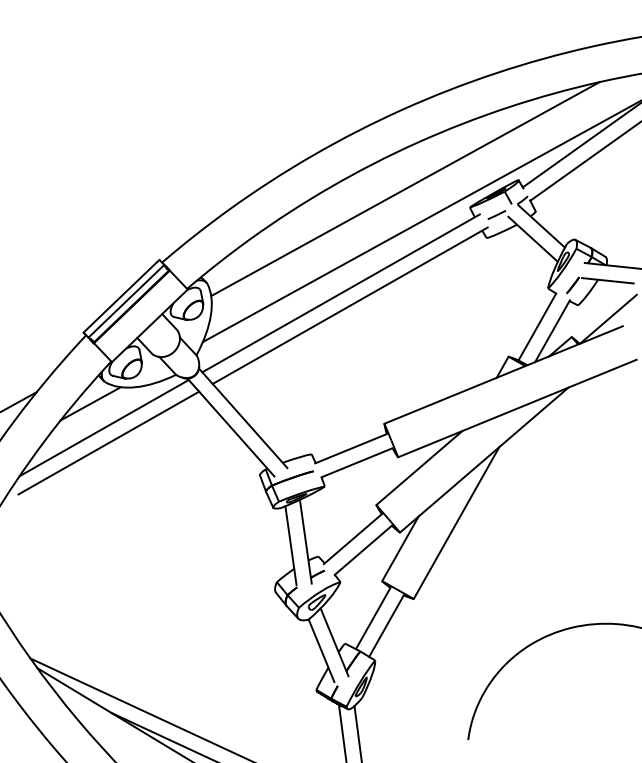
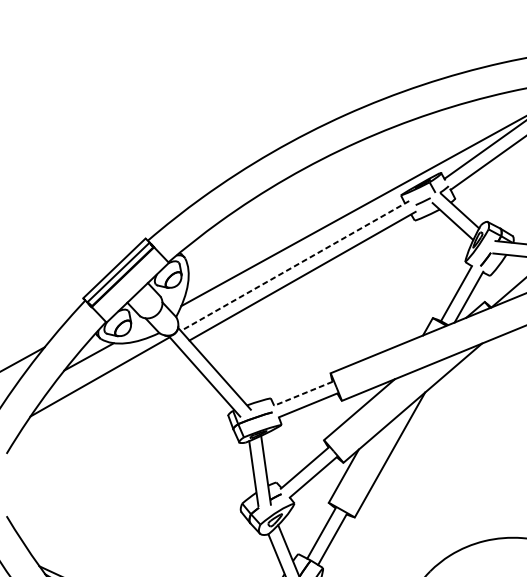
line: (405, 189) -> (348, 180), removed
line: (341, 293) -> (295, 266), solid -> dashed
line: (108, 442) -> (103, 388), removed
line: (351, 448) -> (303, 393), solid -> dashed

